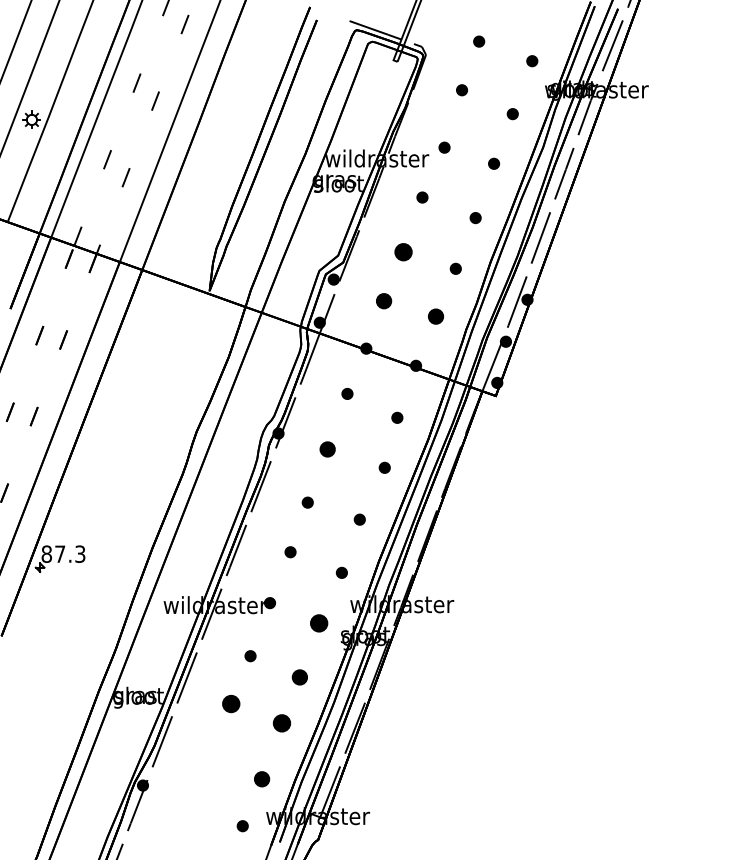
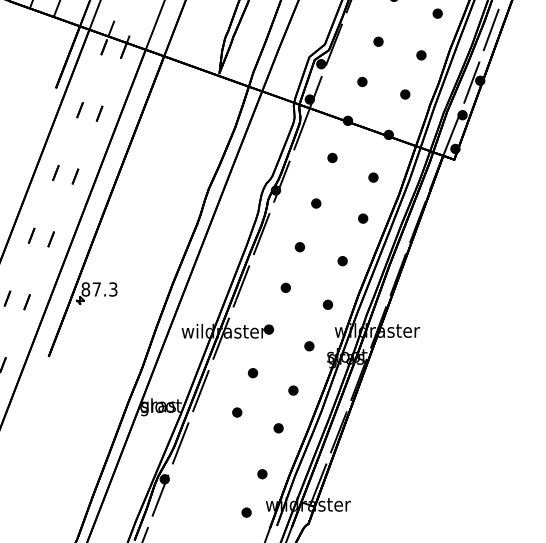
part: (403, 252) -> (378, 41), size x0.62
part: (383, 301) -> (362, 82), size x0.71
part: (436, 316) -> (405, 94), size x0.71
part: (327, 449) -> (316, 203), size x0.71
part: (319, 623) -> (309, 346), size x0.62
part: (299, 677) -> (293, 390), size x0.71
part: (231, 704) -> (237, 412), size x0.62
part: (281, 723) -> (278, 428), size x0.62
part: (261, 779) -> (261, 474), size x0.71

